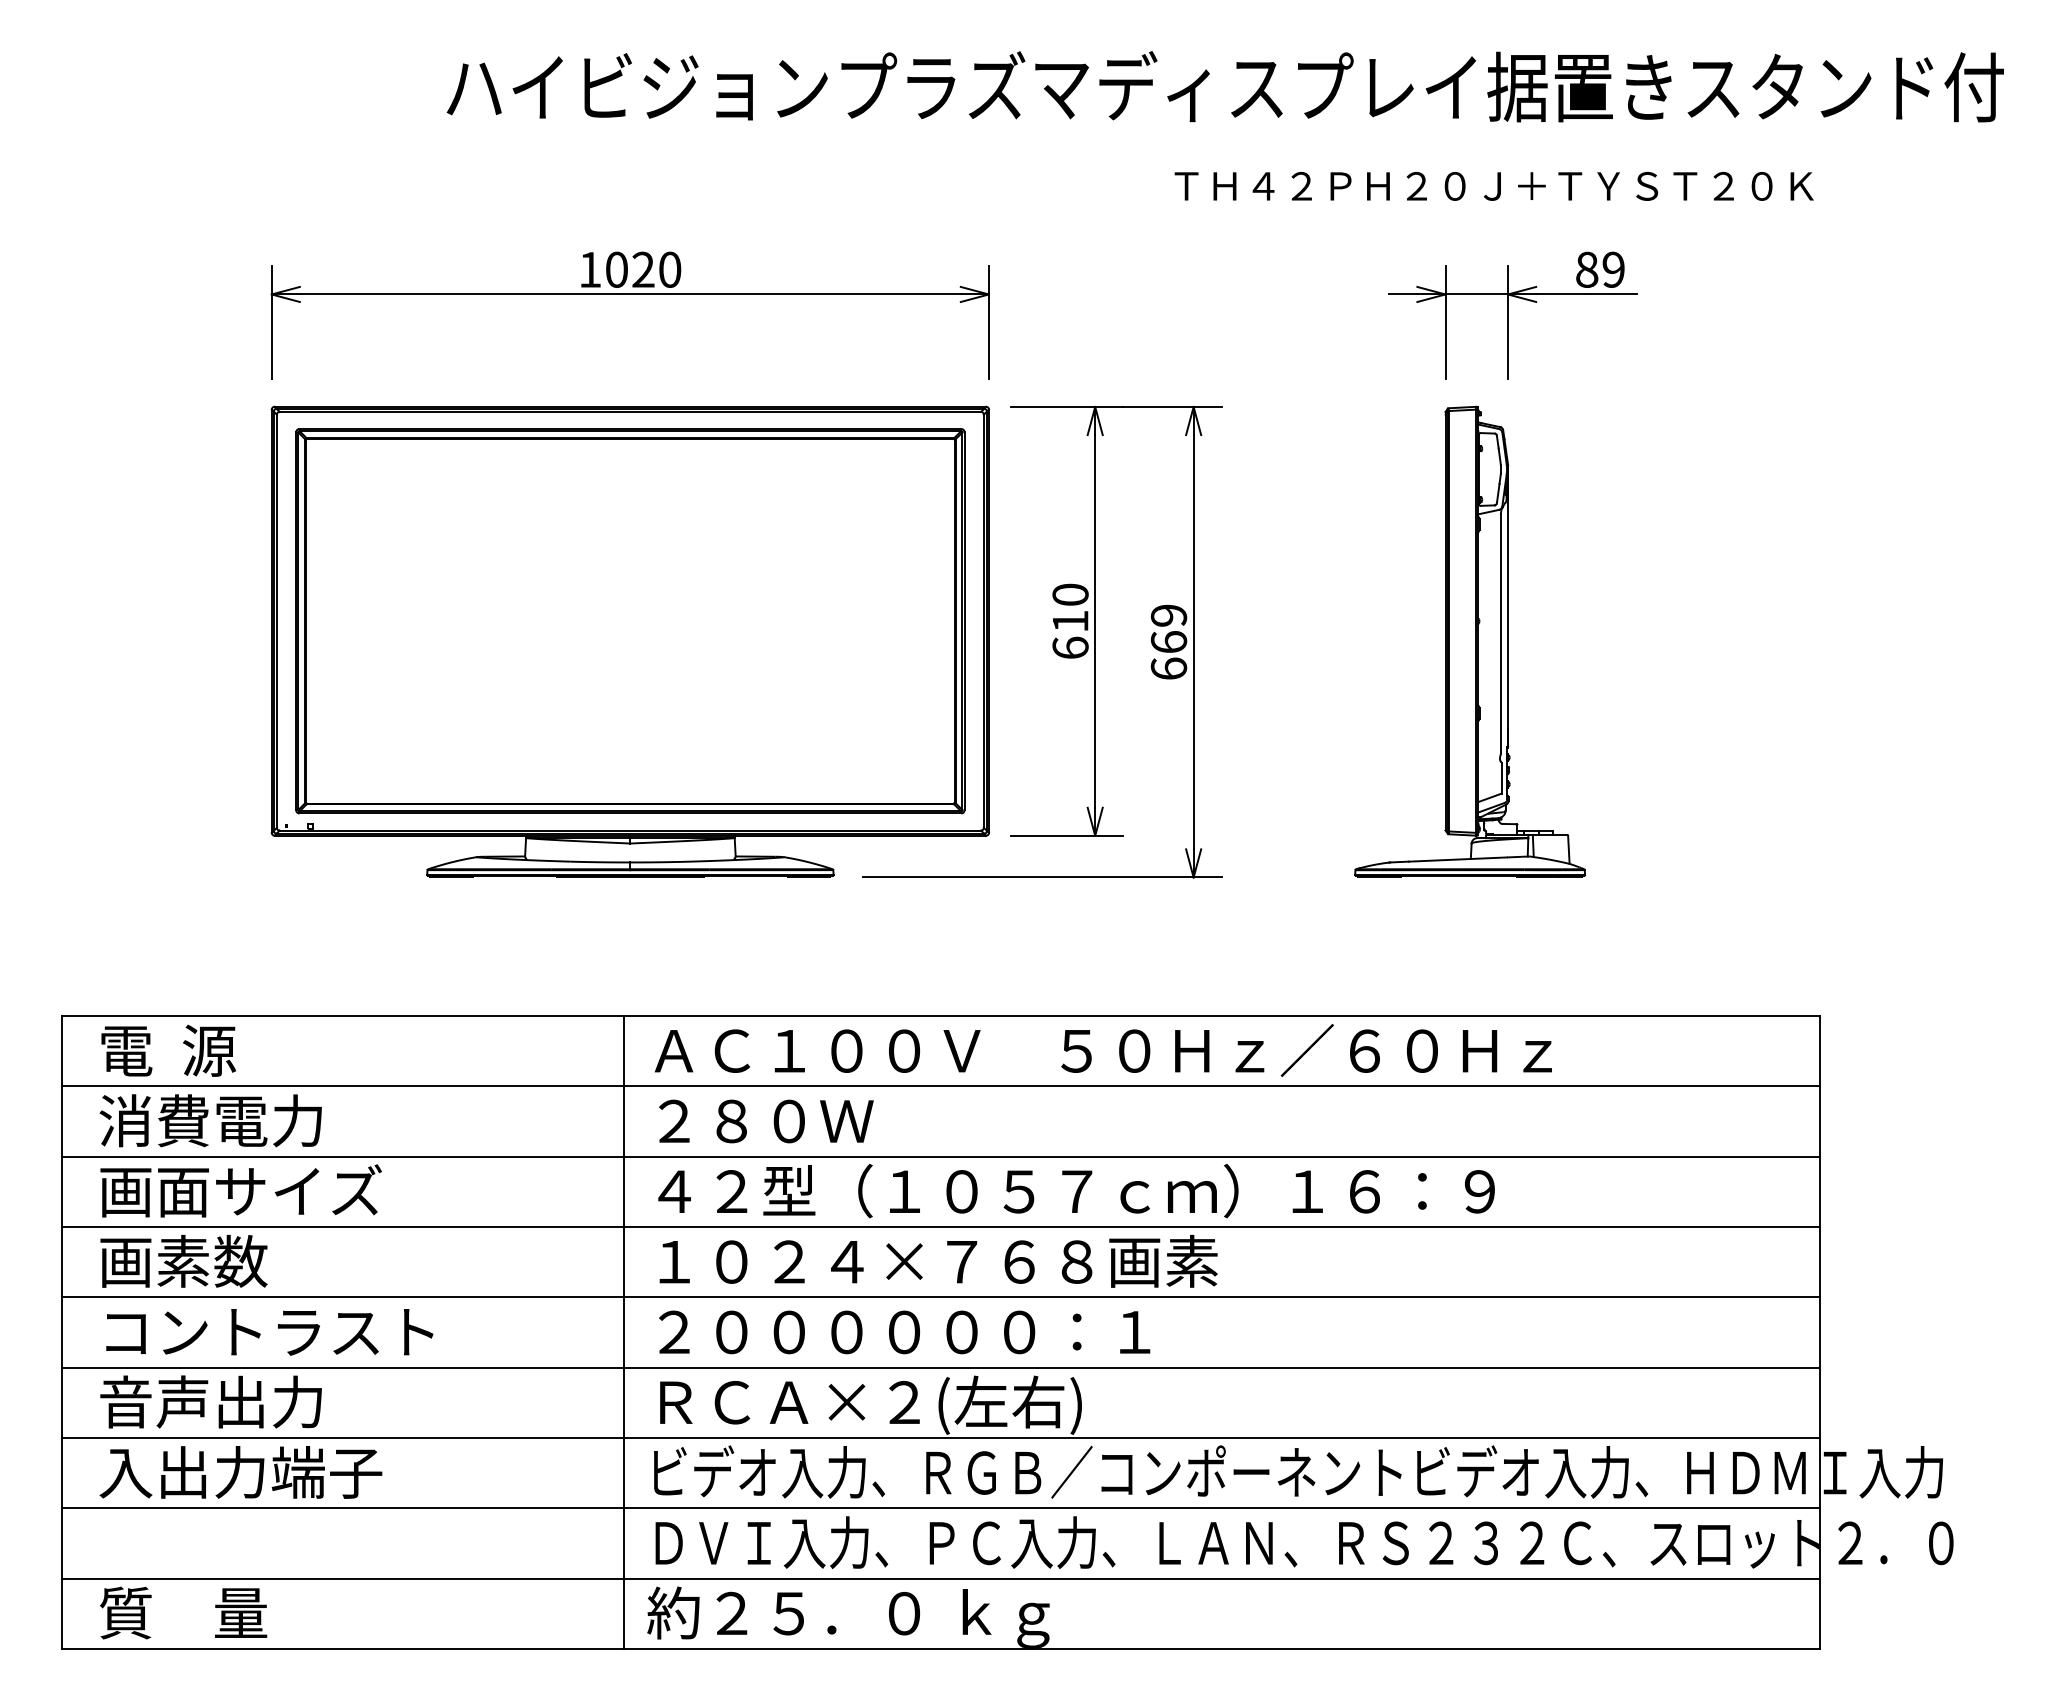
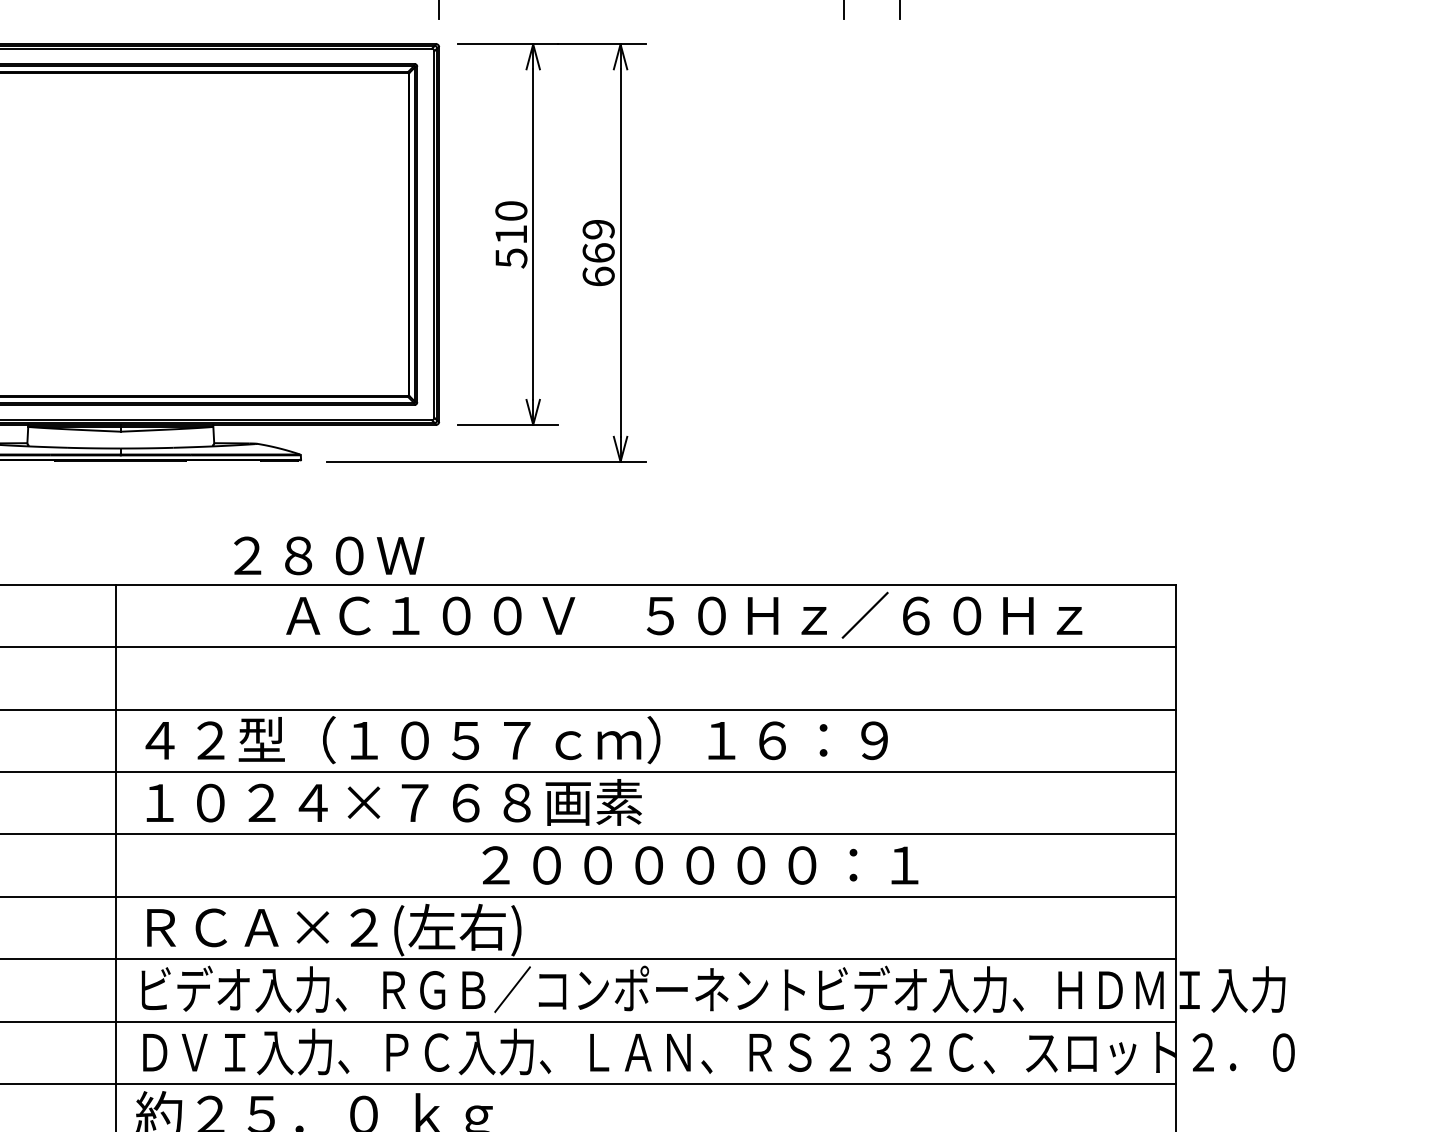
part: (1469, 641) -> (865, 252), removed
text: (1070, 647) -> (511, 257), 610 -> 510
text: (1102, 1050) -> (683, 615), moved
text: (766, 1121) -> (329, 555), moved
text: (904, 1332) -> (700, 865), moved

